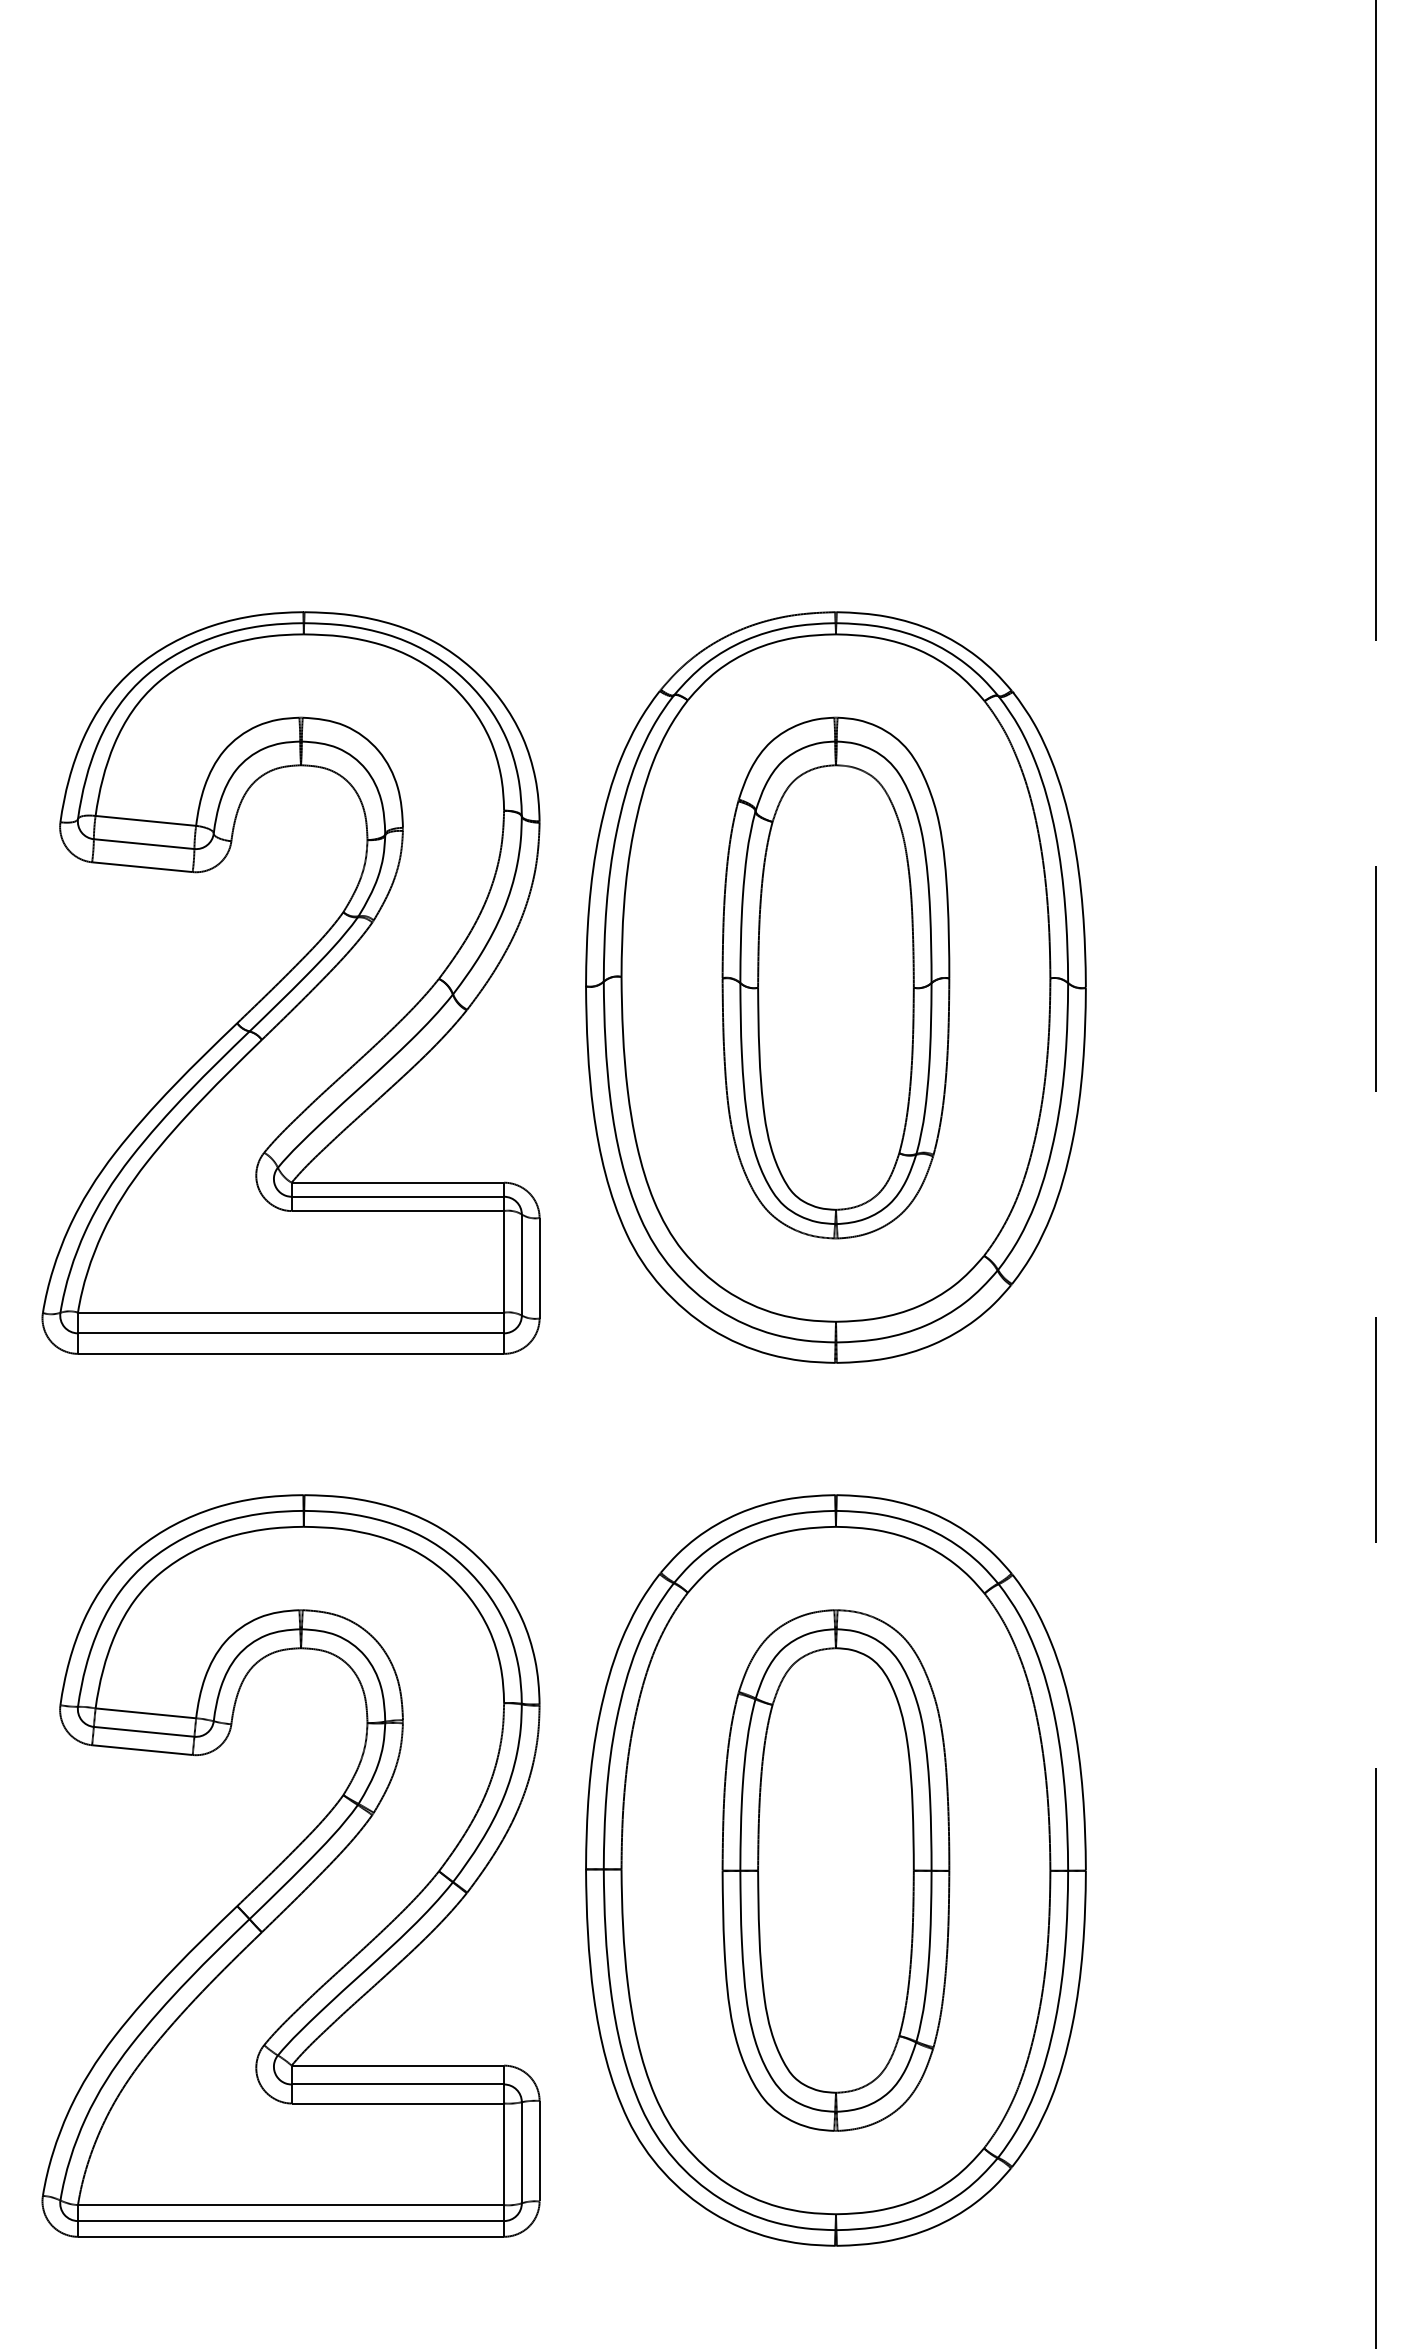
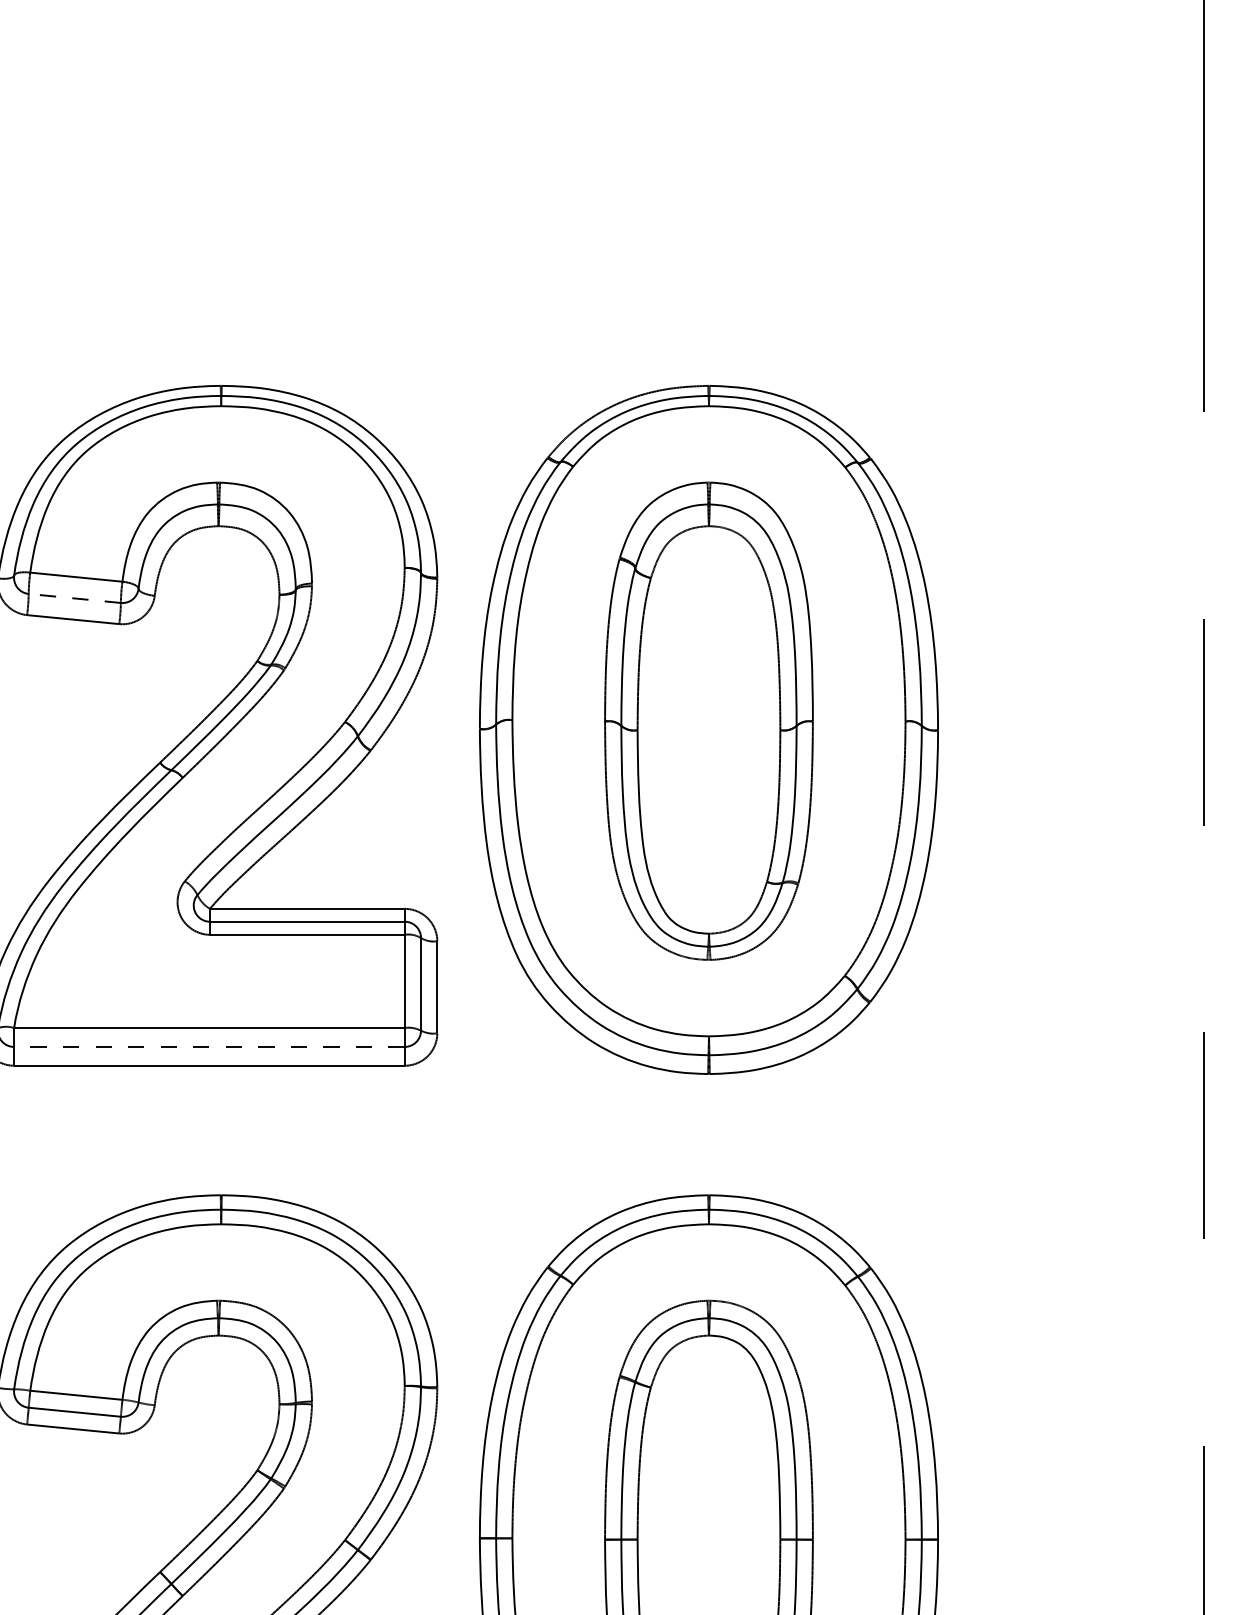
line: (144, 844) -> (75, 598), solid -> dashed
line: (290, 1333) -> (208, 1047), solid -> dashed

